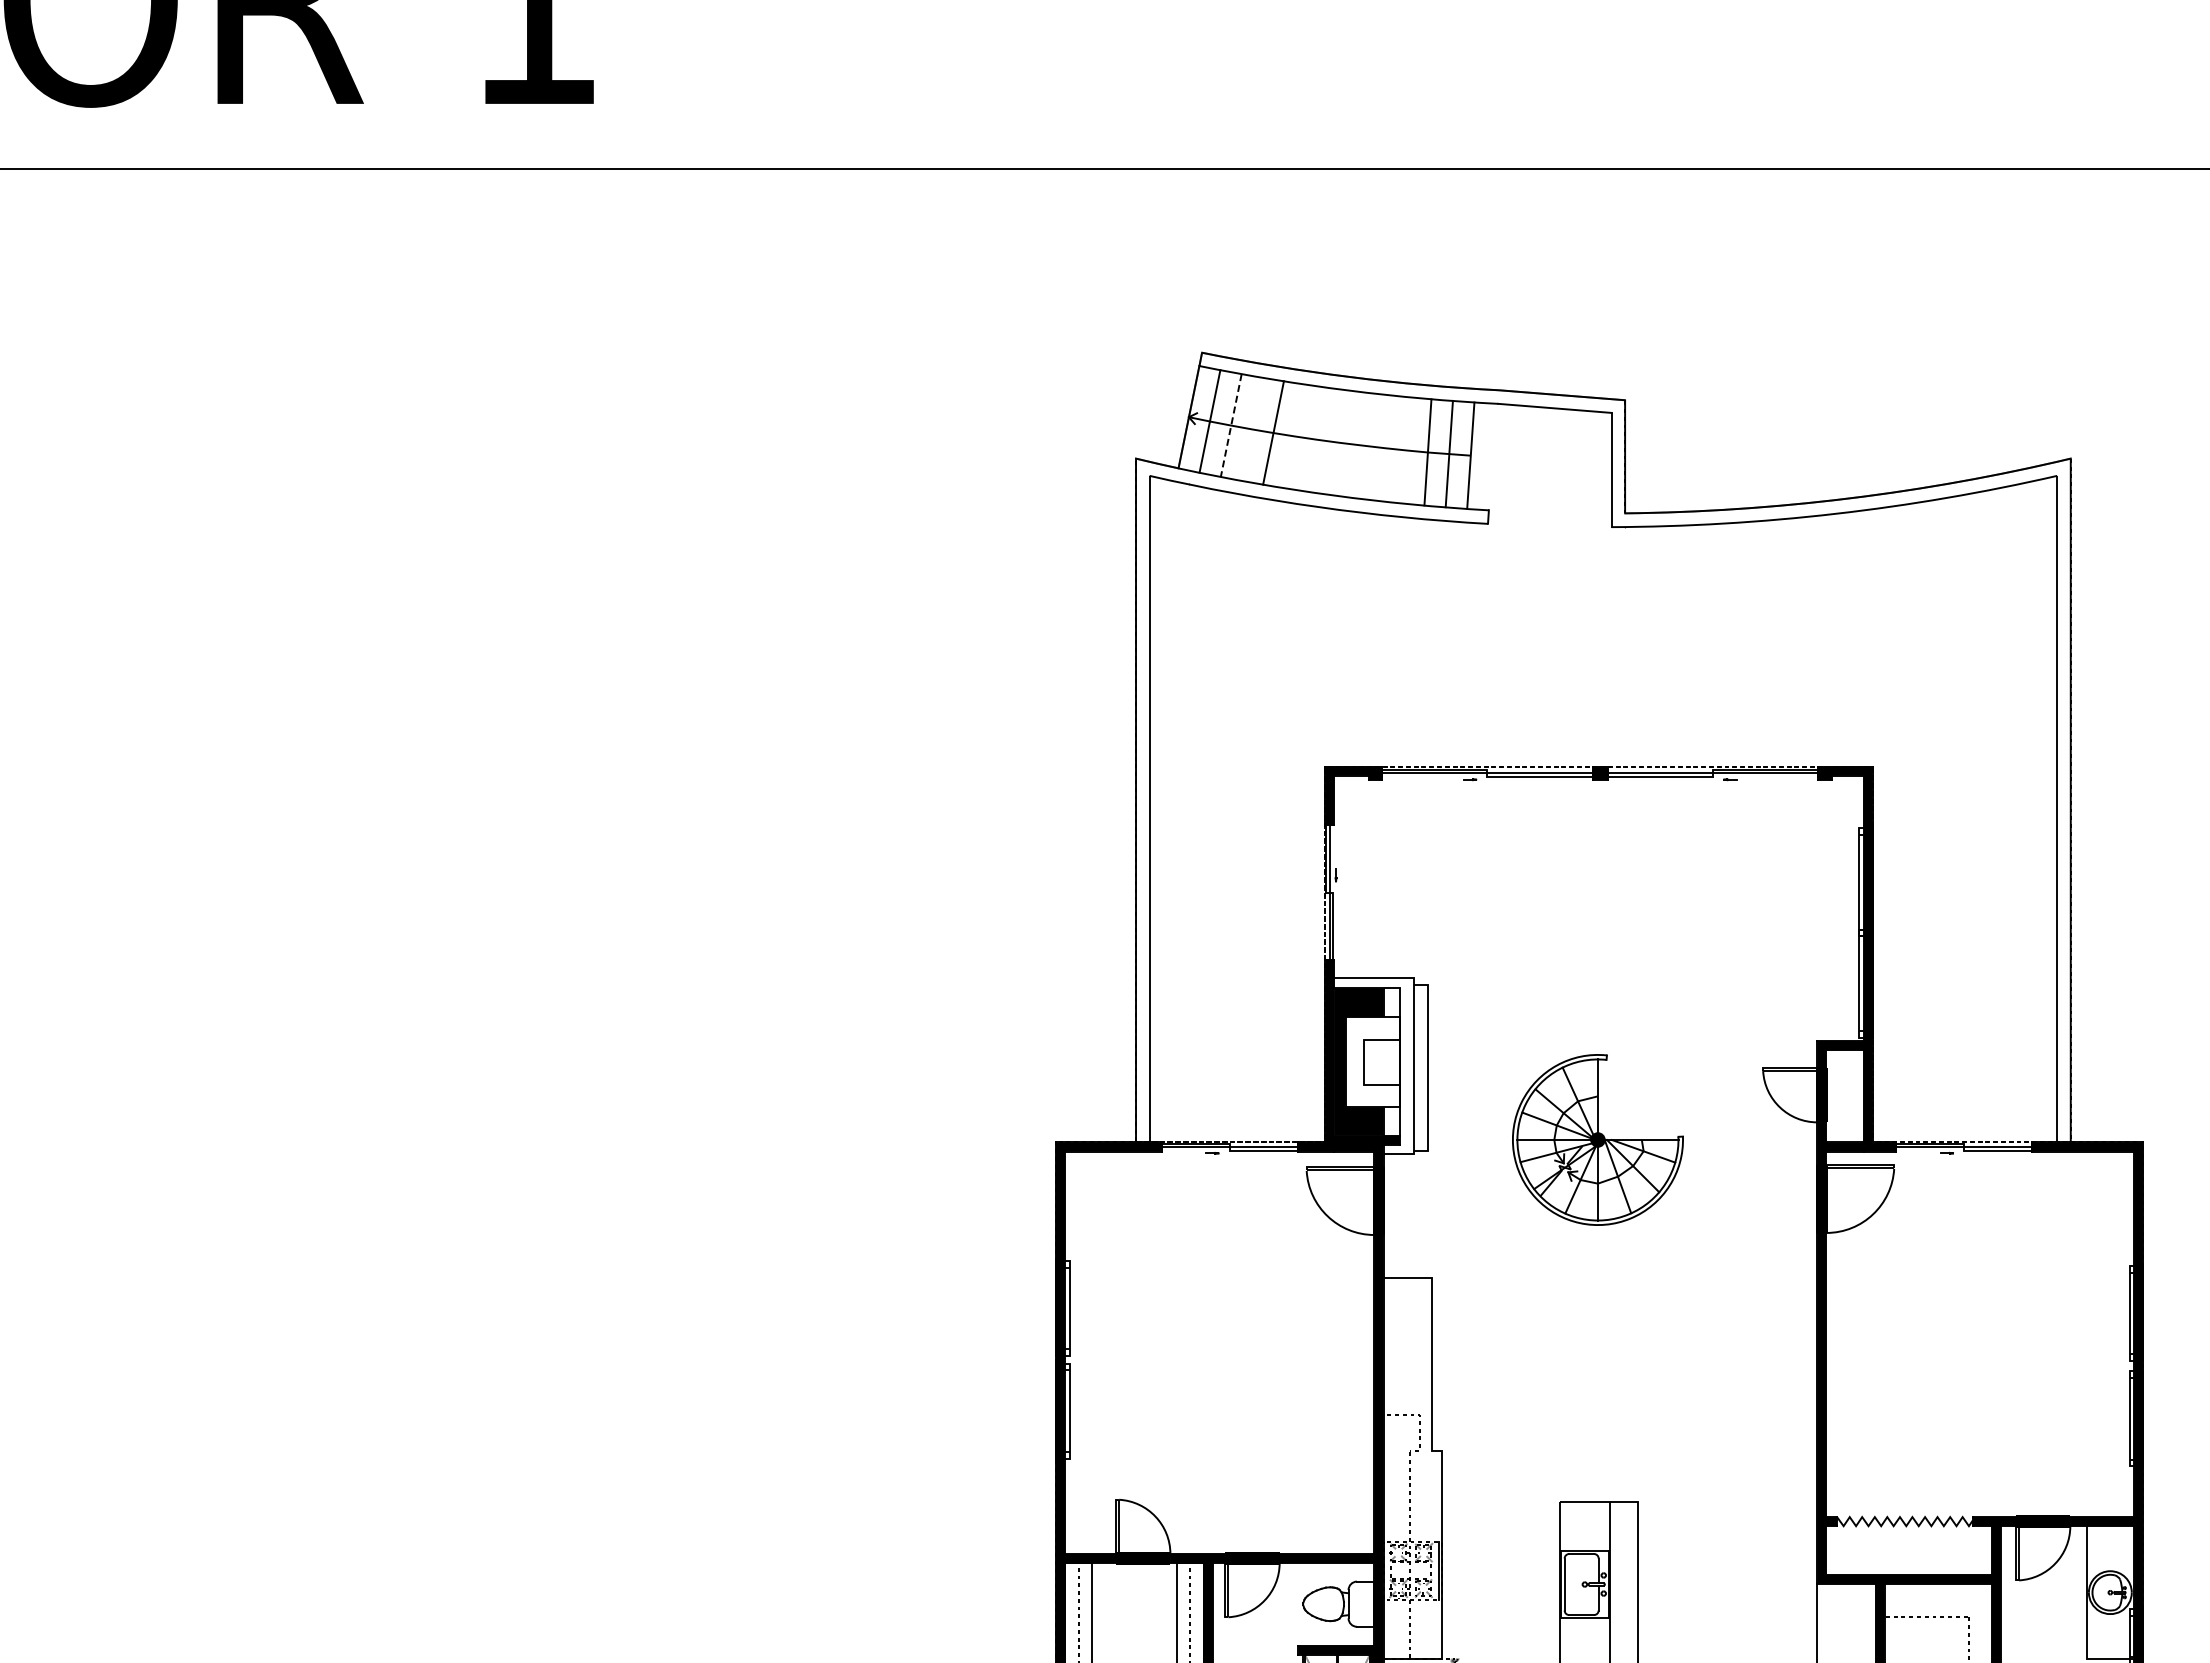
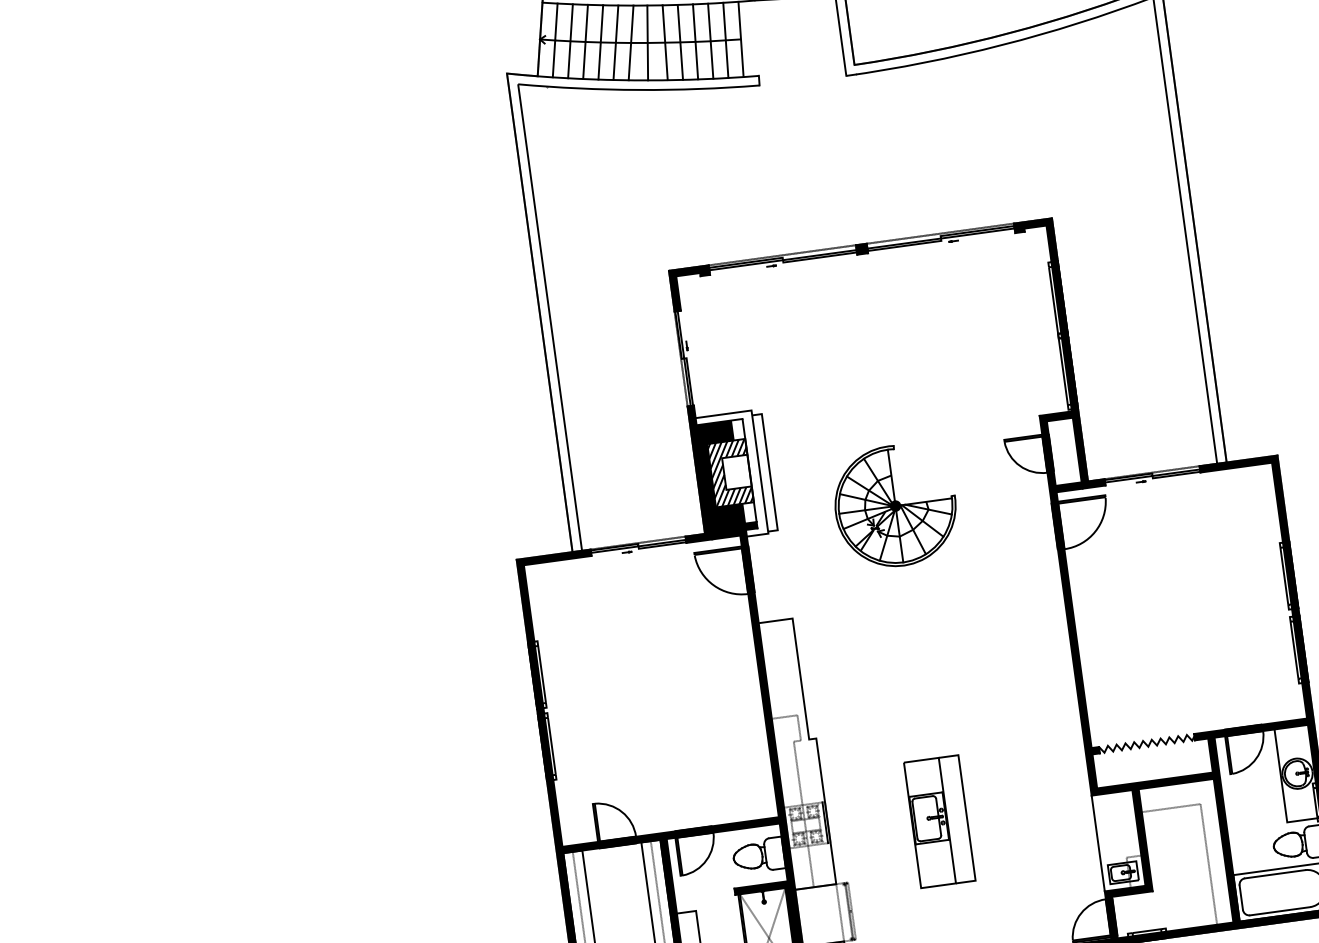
line: (1231, 426) -> (570, 41), dashed -> solid
line: (1251, 428) -> (584, 41), added
line: (1294, 436) -> (615, 42), added
line: (1315, 439) -> (630, 42), added
line: (1338, 442) -> (647, 42), added
line: (1363, 445) -> (664, 42), added
line: (1384, 448) -> (679, 42), added
line: (1406, 450) -> (695, 41), added
hatch: (1372, 1061) -> (730, 472), added

